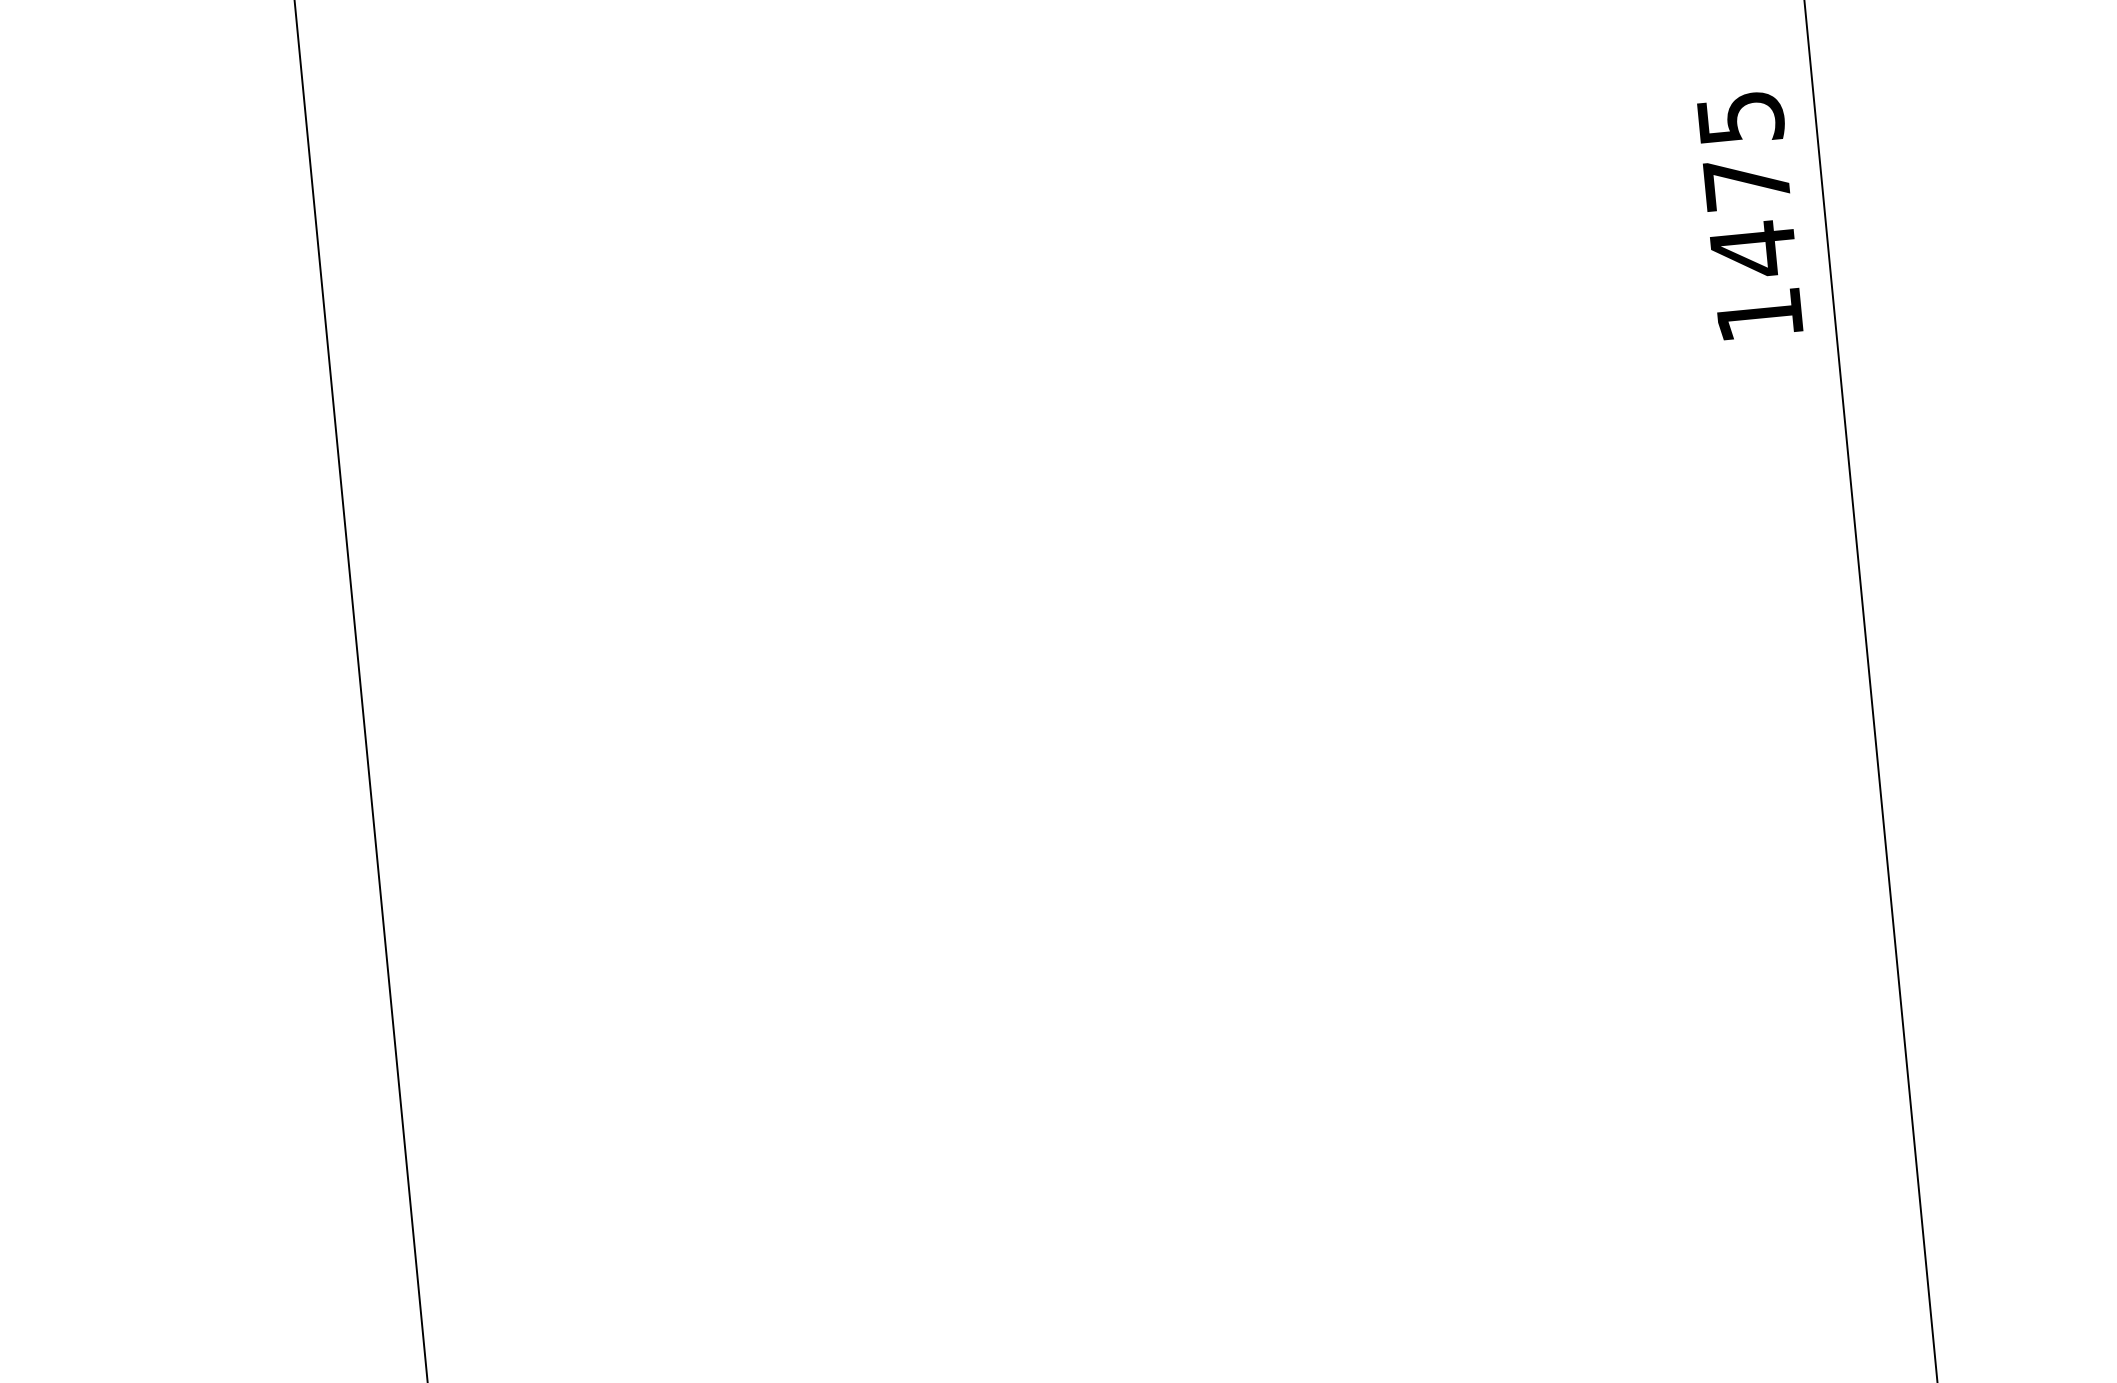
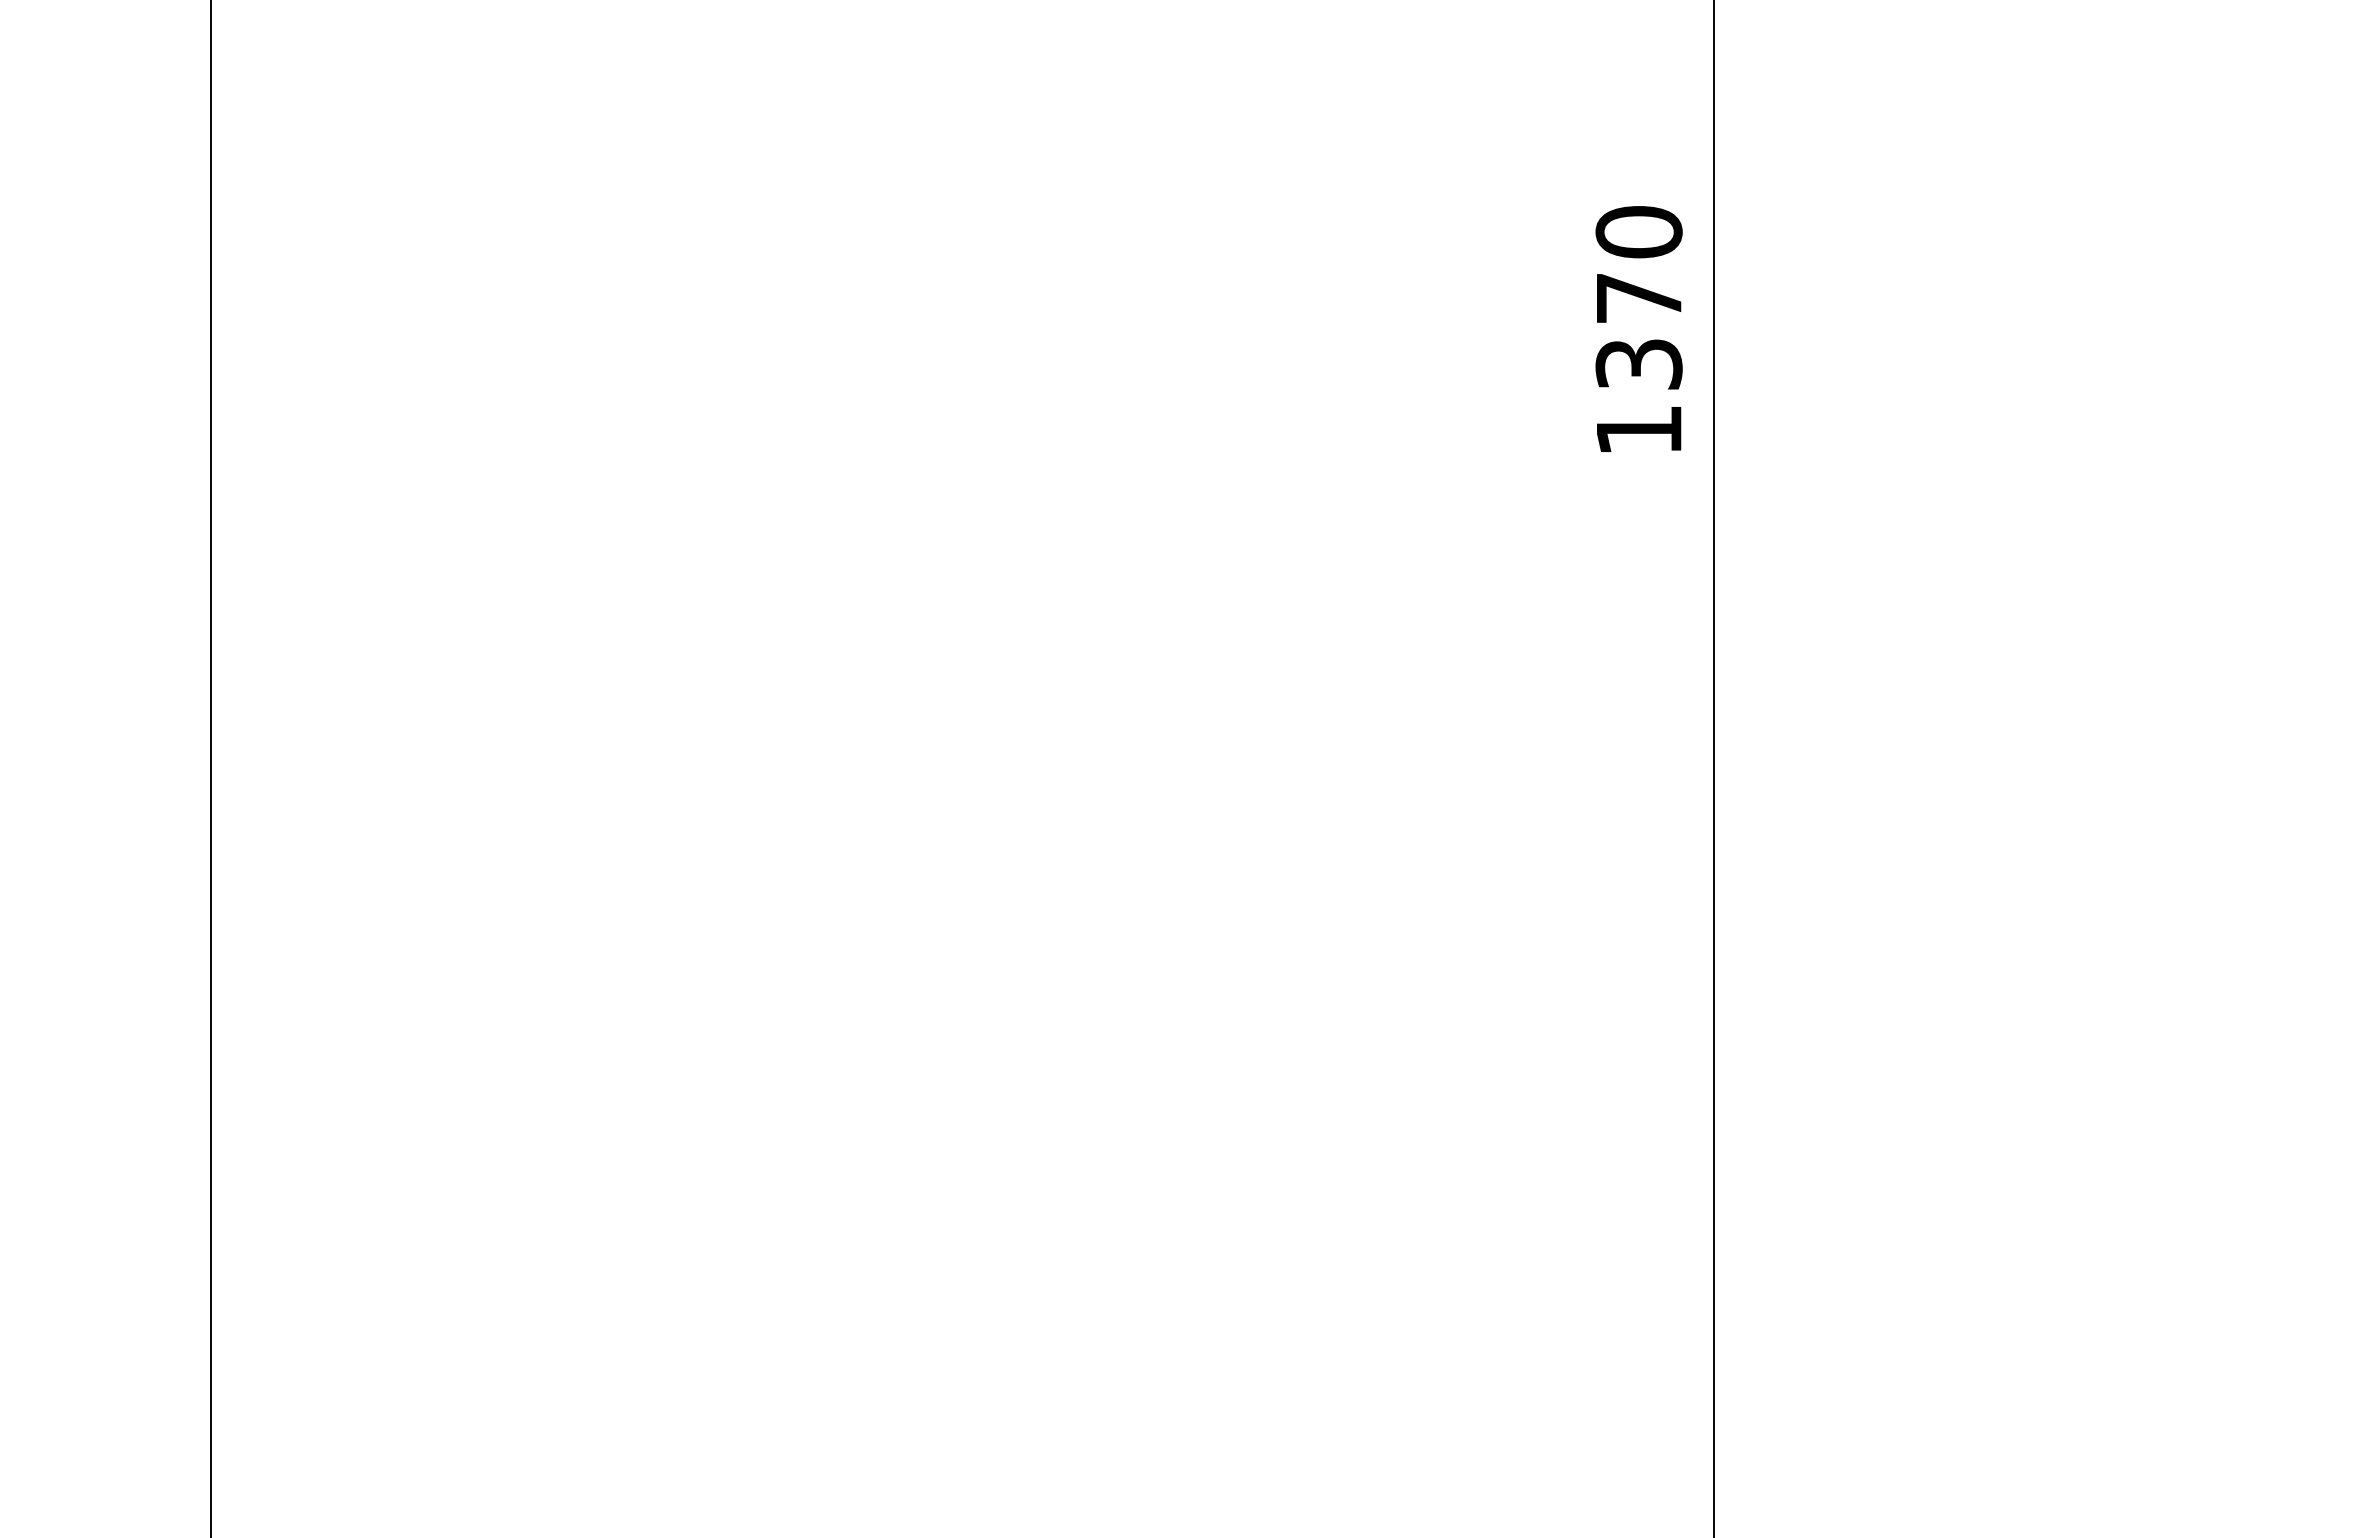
text: (1746, 184) -> (1638, 299), 1475 -> 1370

